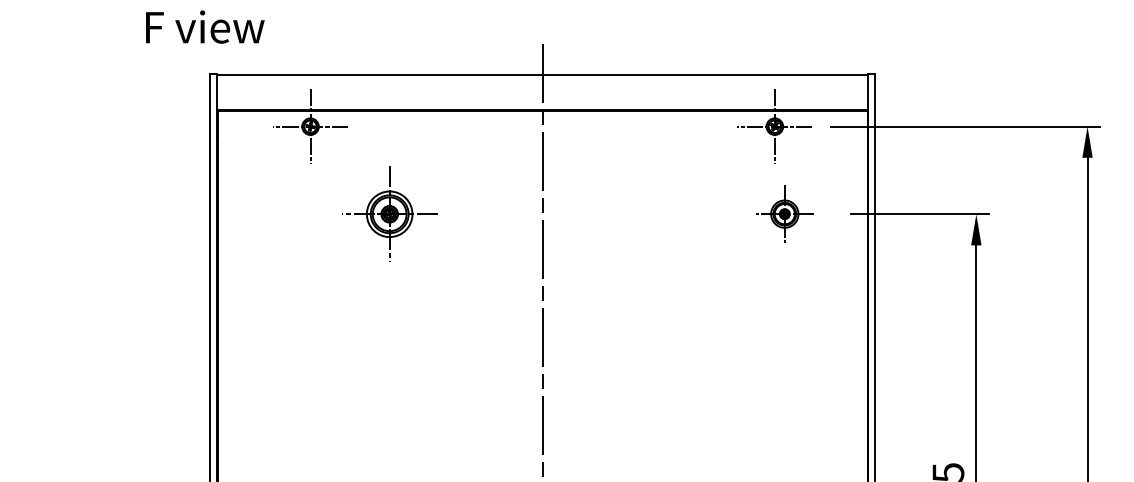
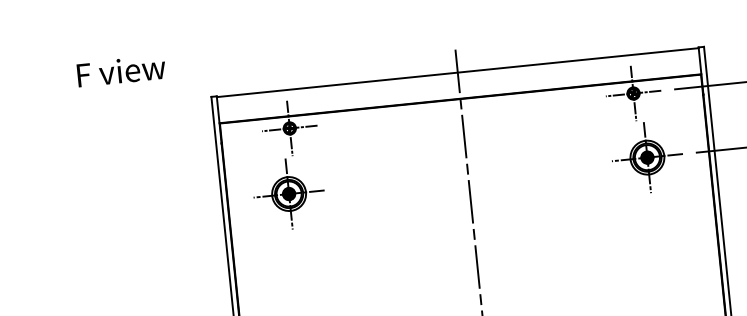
text: (205, 26) -> (121, 70), moved
part: (389, 213) -> (288, 193), moved
part: (784, 213) -> (647, 157), size x1.67

